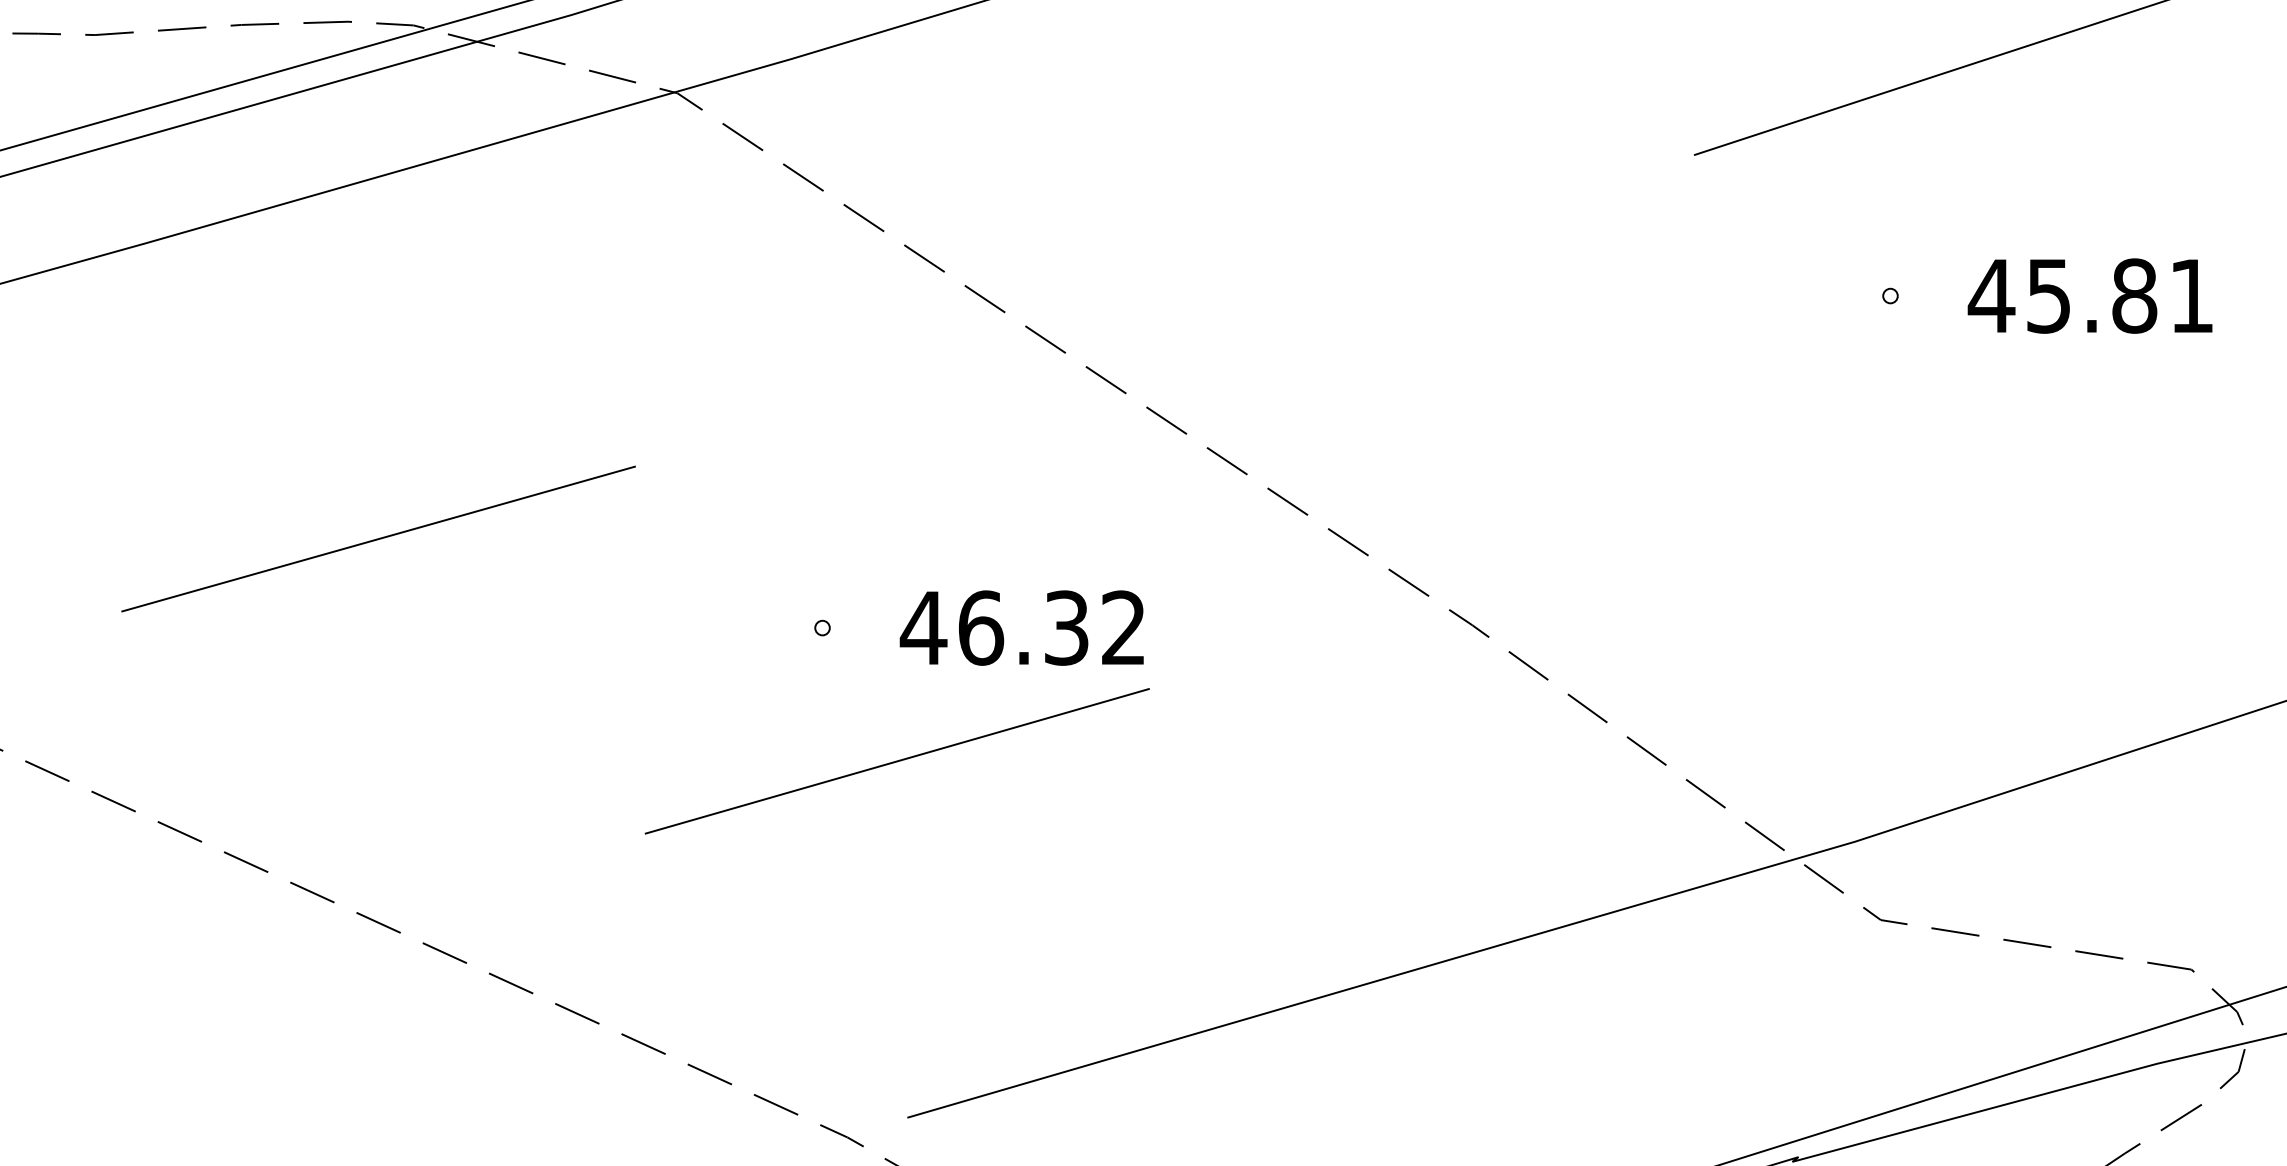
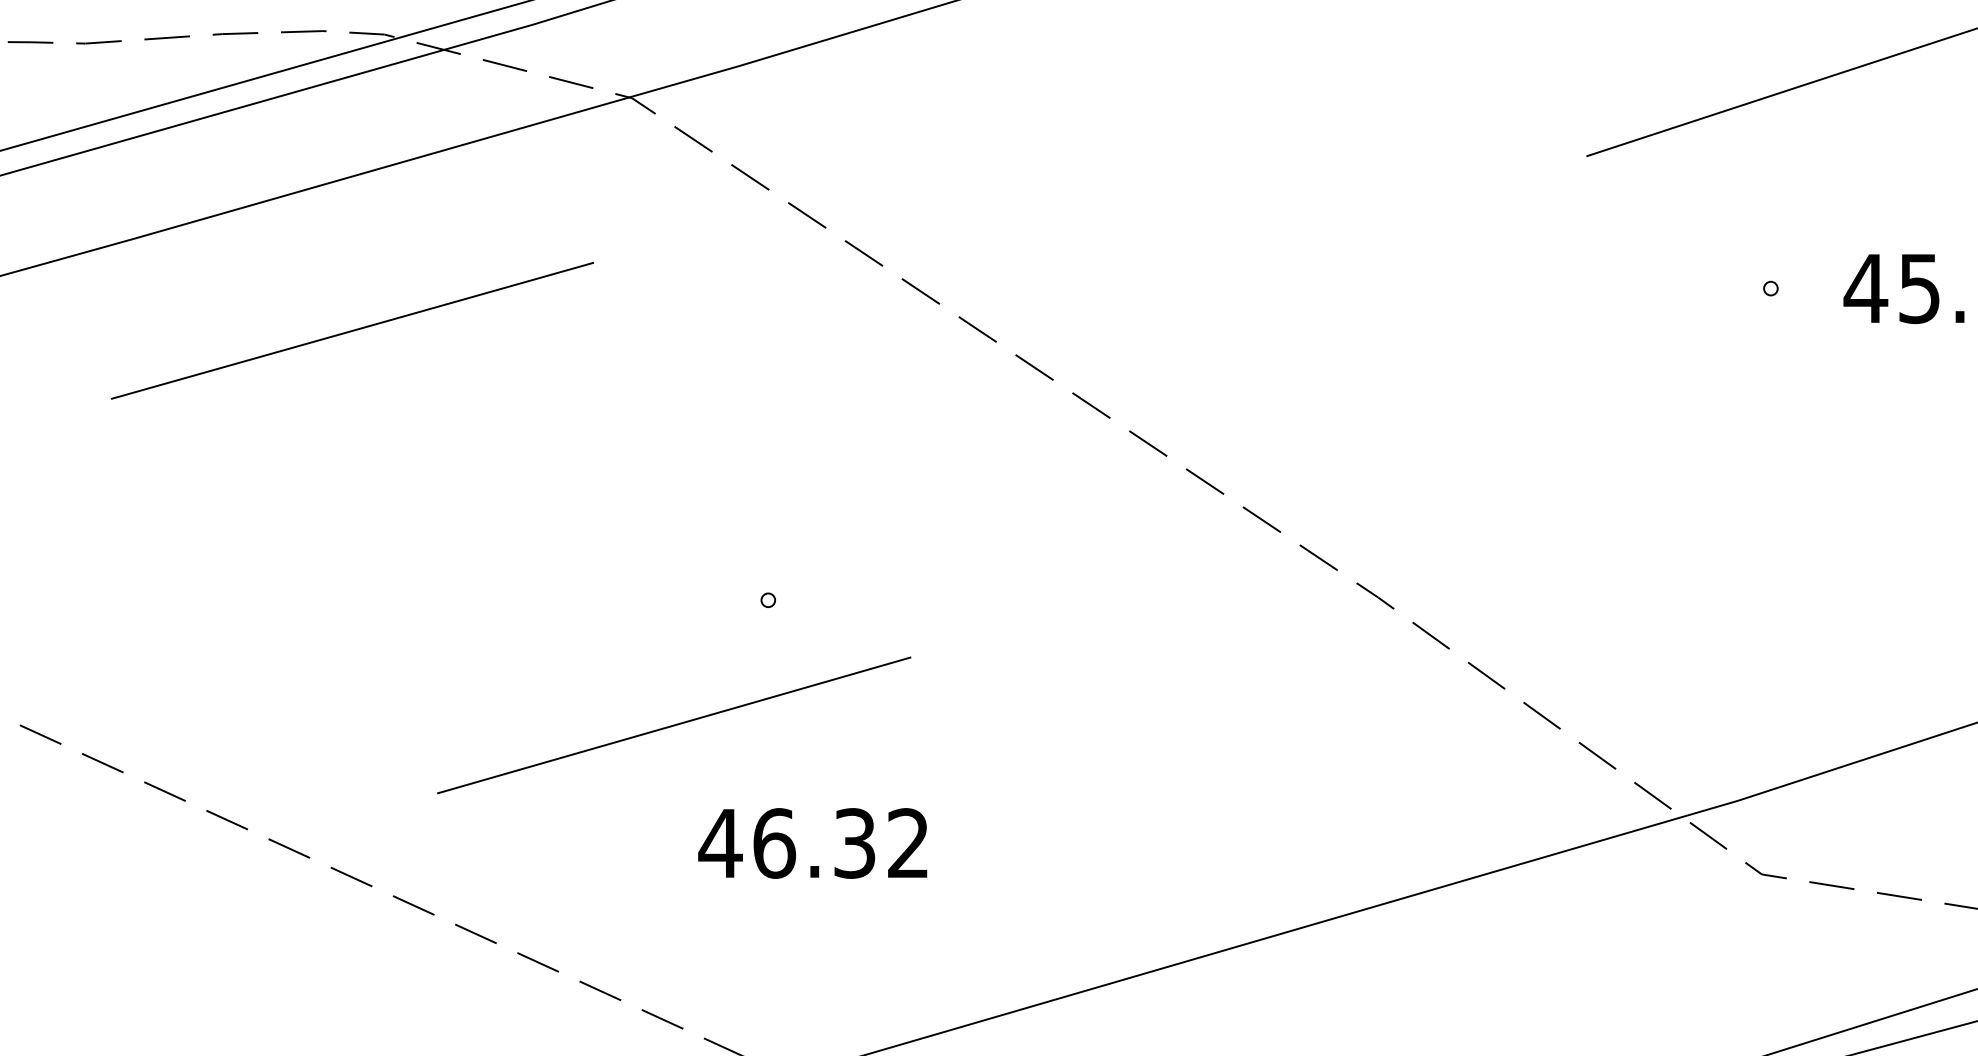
line: (378, 538) -> (352, 330), moved
text: (1021, 627) -> (812, 842), moved
line: (896, 761) -> (673, 725), moved

